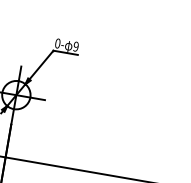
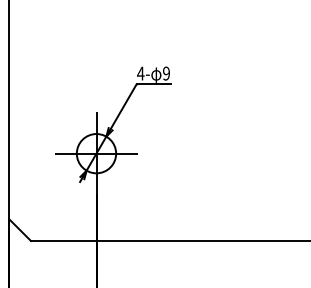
text: (57, 43) -> (140, 73), 0- -> 4-

